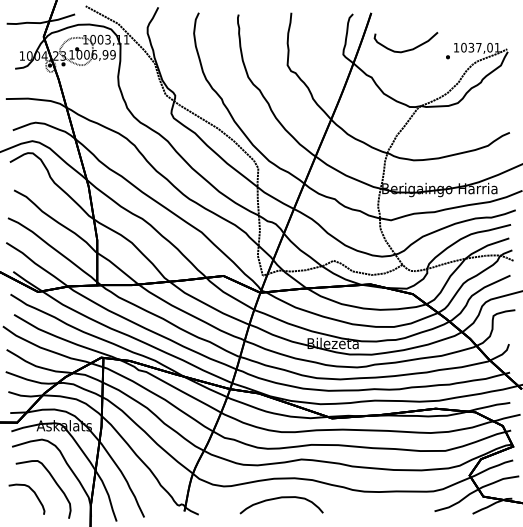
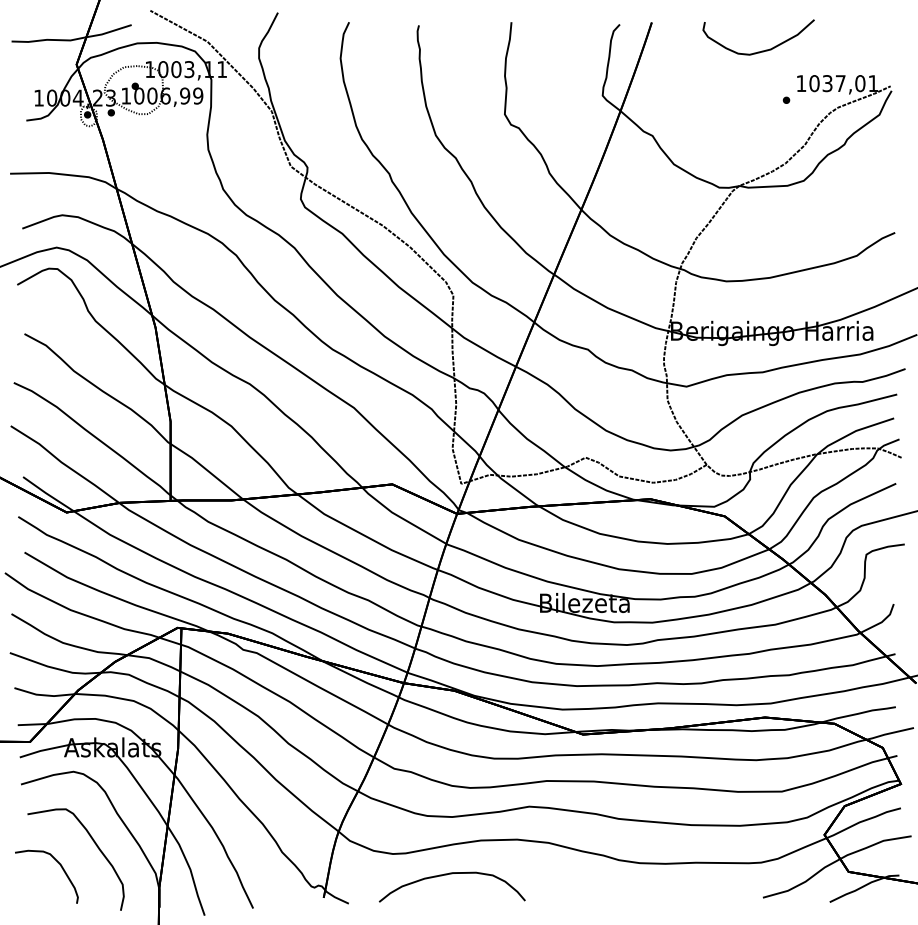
curve: (407, 49) -> (761, 49), moved
curve: (281, 498) -> (451, 875), moved

